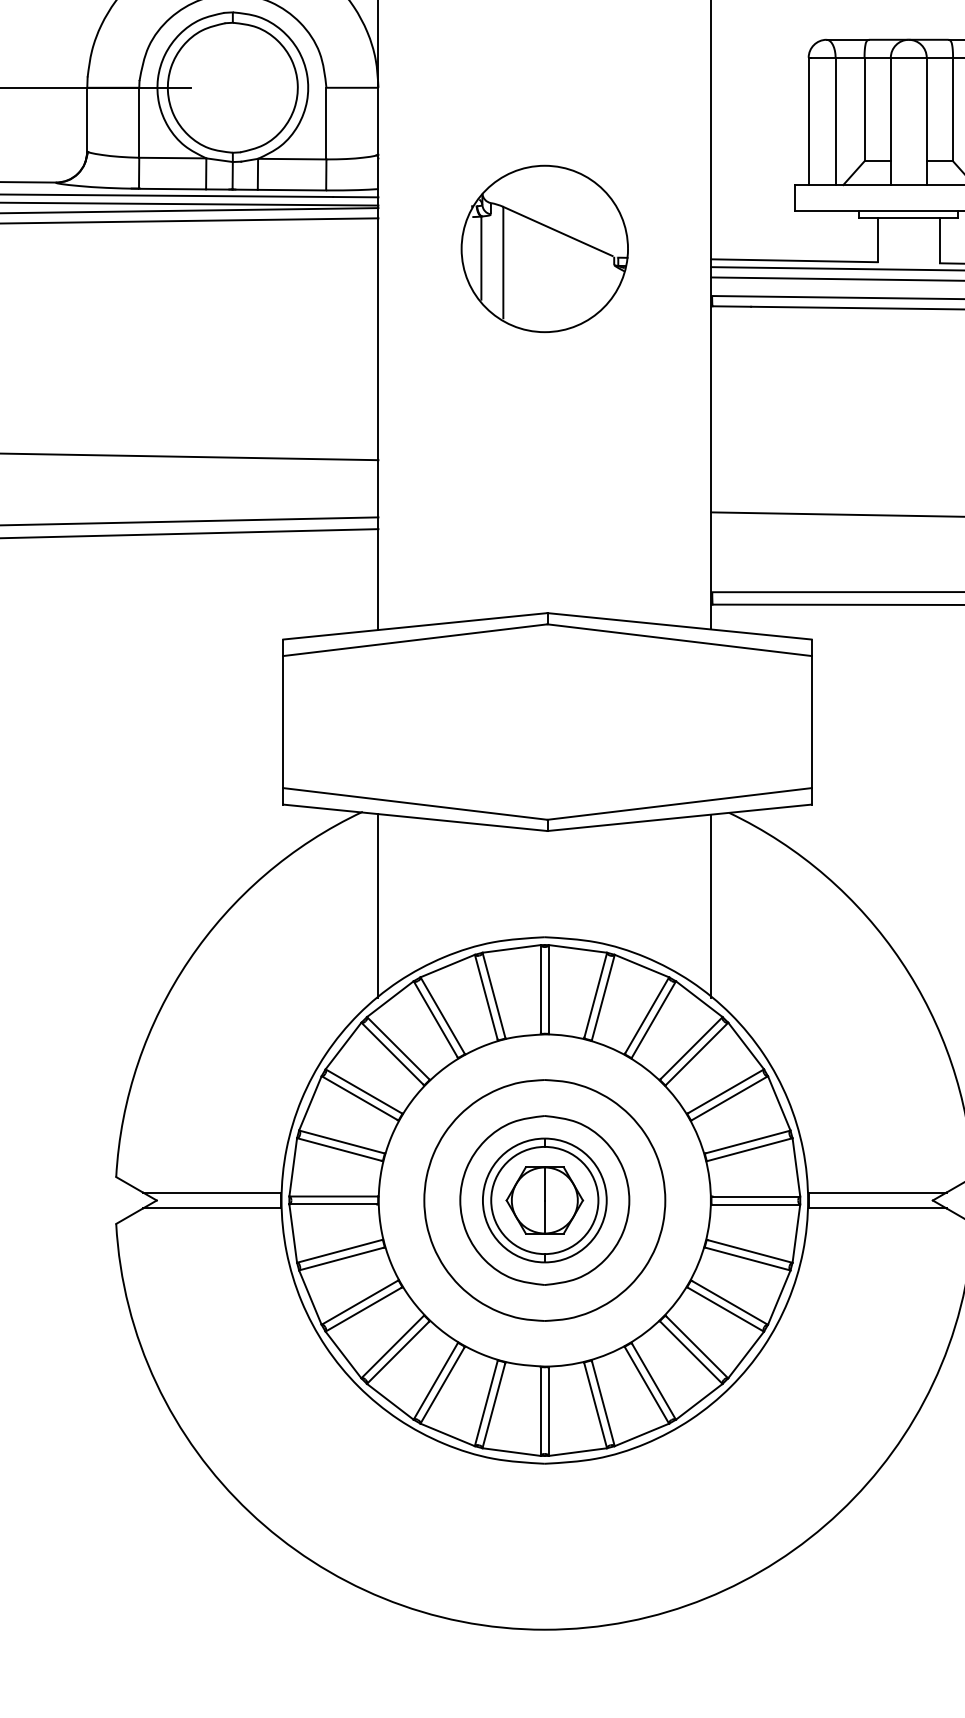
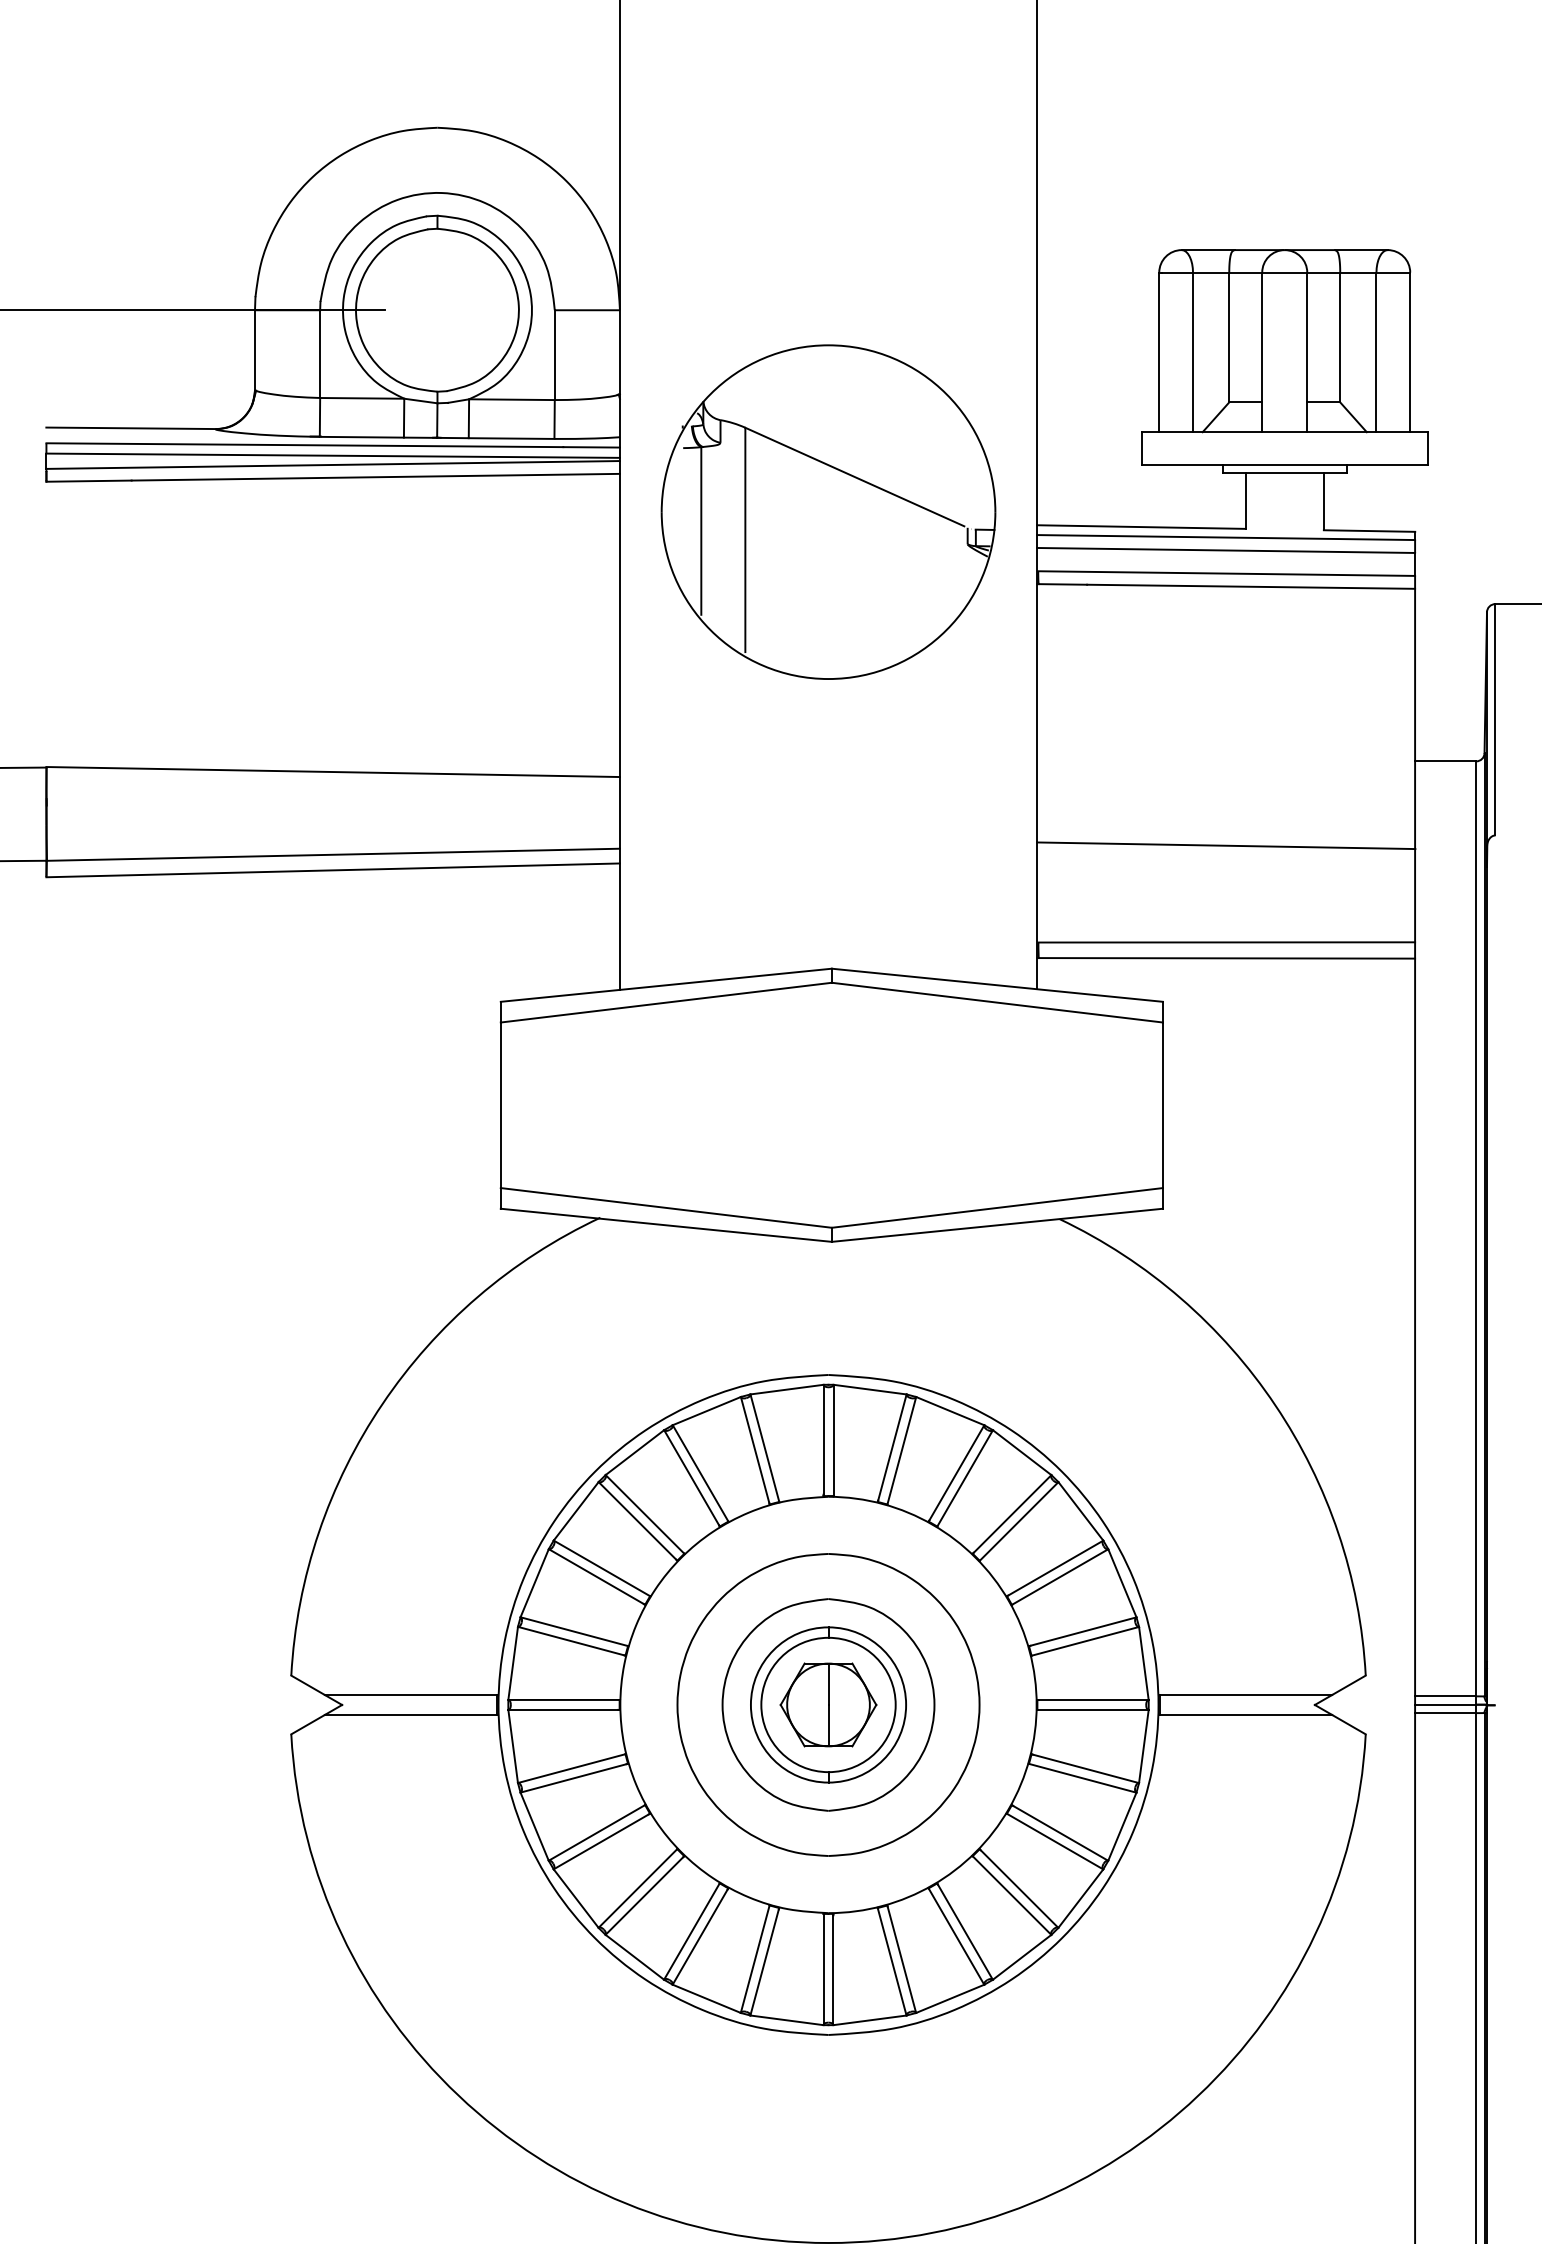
part: (544, 249) -> (828, 512), size x1.6
line: (378, 905) -> (619, 1335), removed
line: (711, 906) -> (1037, 1336), removed

